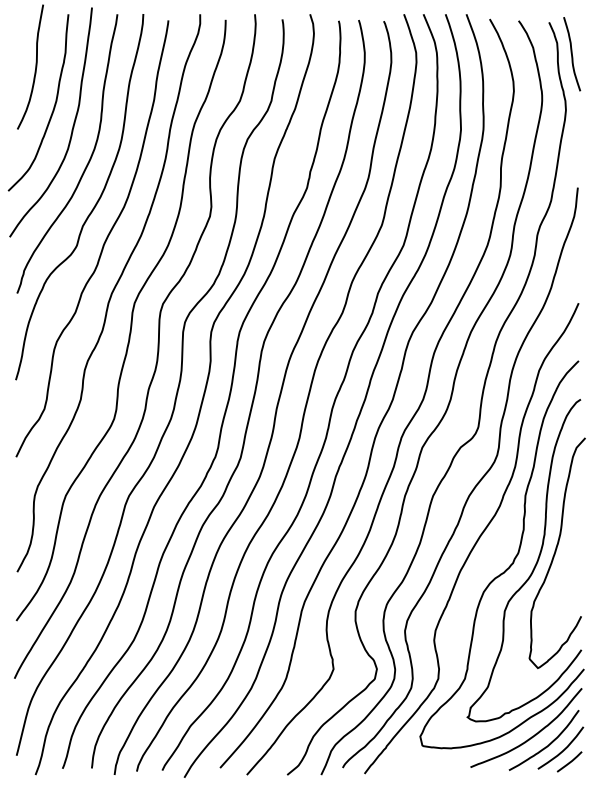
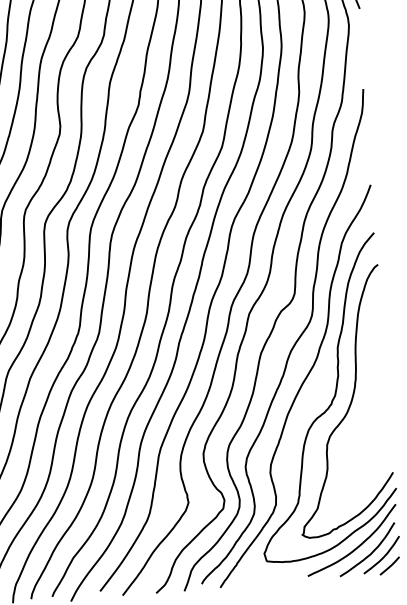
curve: (556, 552) -> (366, 393), removed

